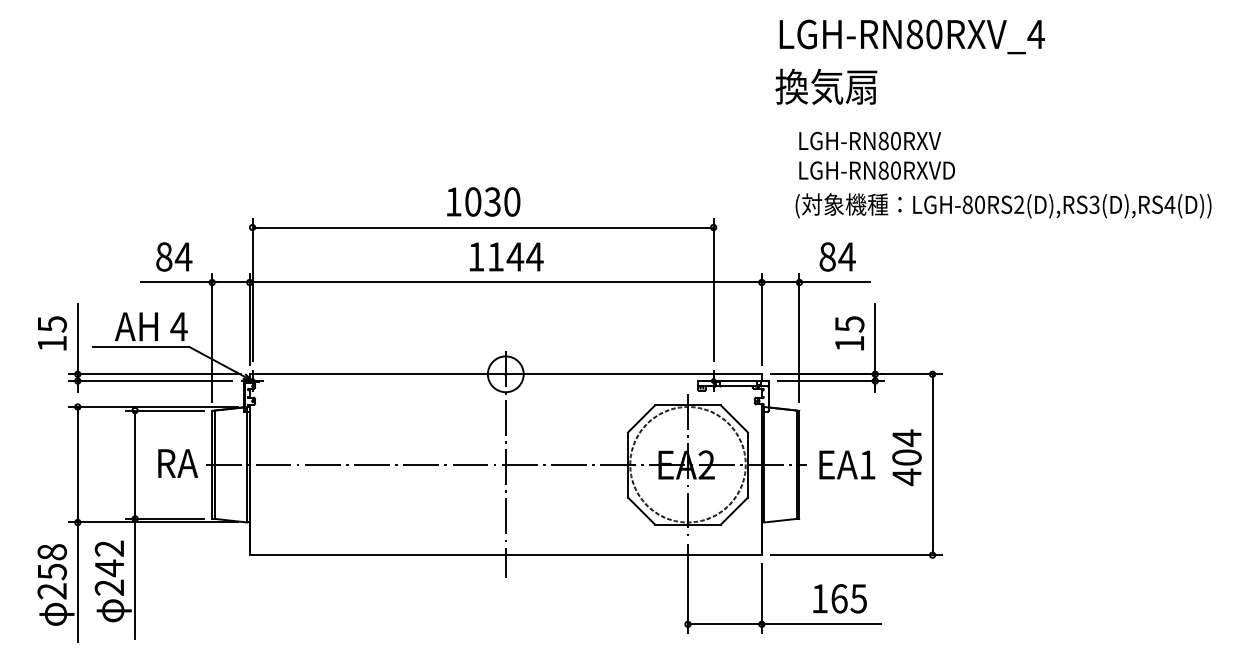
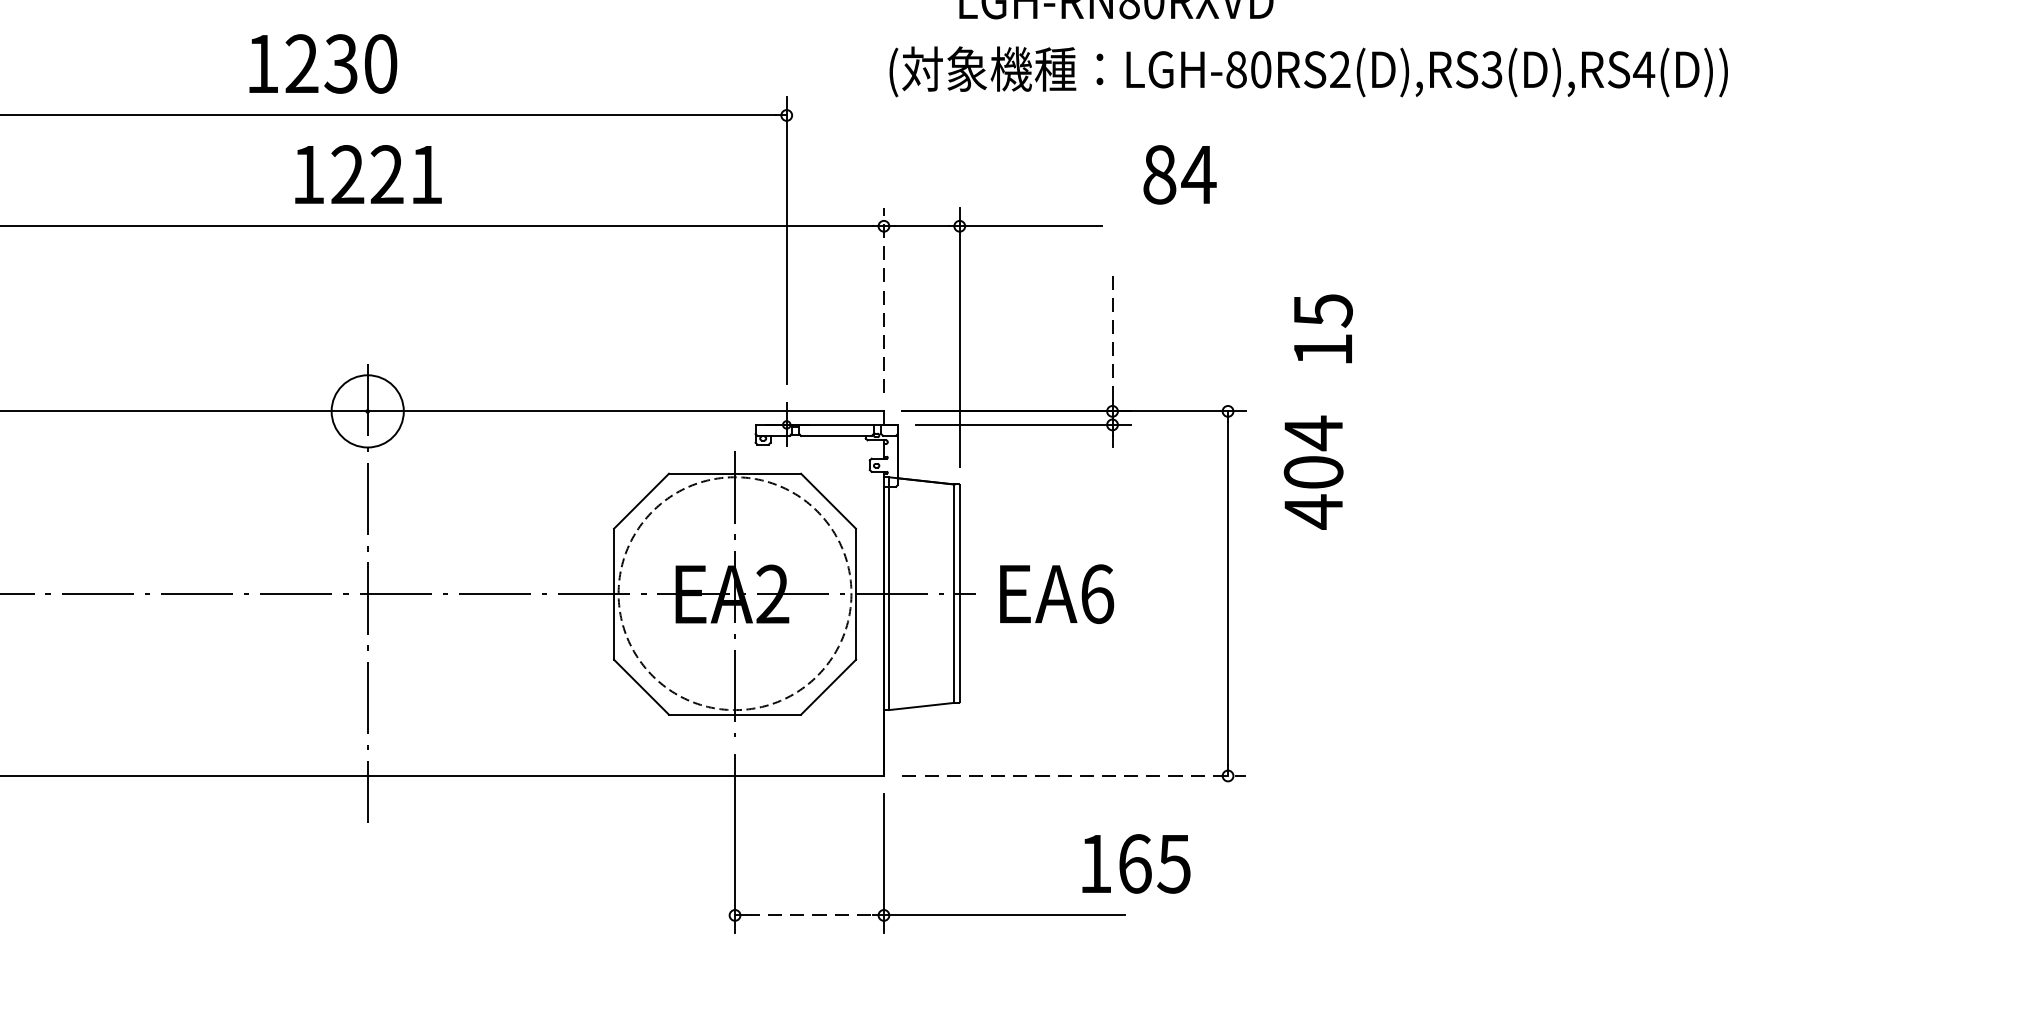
text: (473, 201) -> (302, 62), 1030 -> 1230
text: (1003, 205) -> (1308, 71), moved
text: (515, 256) -> (387, 173), 1144 -> 1221
text: (837, 256) -> (1179, 173), moved
line: (761, 319) -> (883, 300), solid -> dashed
text: (849, 333) -> (1322, 329), moved
line: (875, 336) -> (1113, 335), solid -> dashed
text: (906, 457) -> (1312, 472), moved
text: (867, 464) -> (1096, 593), EA1 -> EA6
line: (856, 555) -> (1074, 776), solid -> dashed
text: (839, 598) -> (1135, 863), moved
line: (724, 624) -> (808, 915), solid -> dashed

